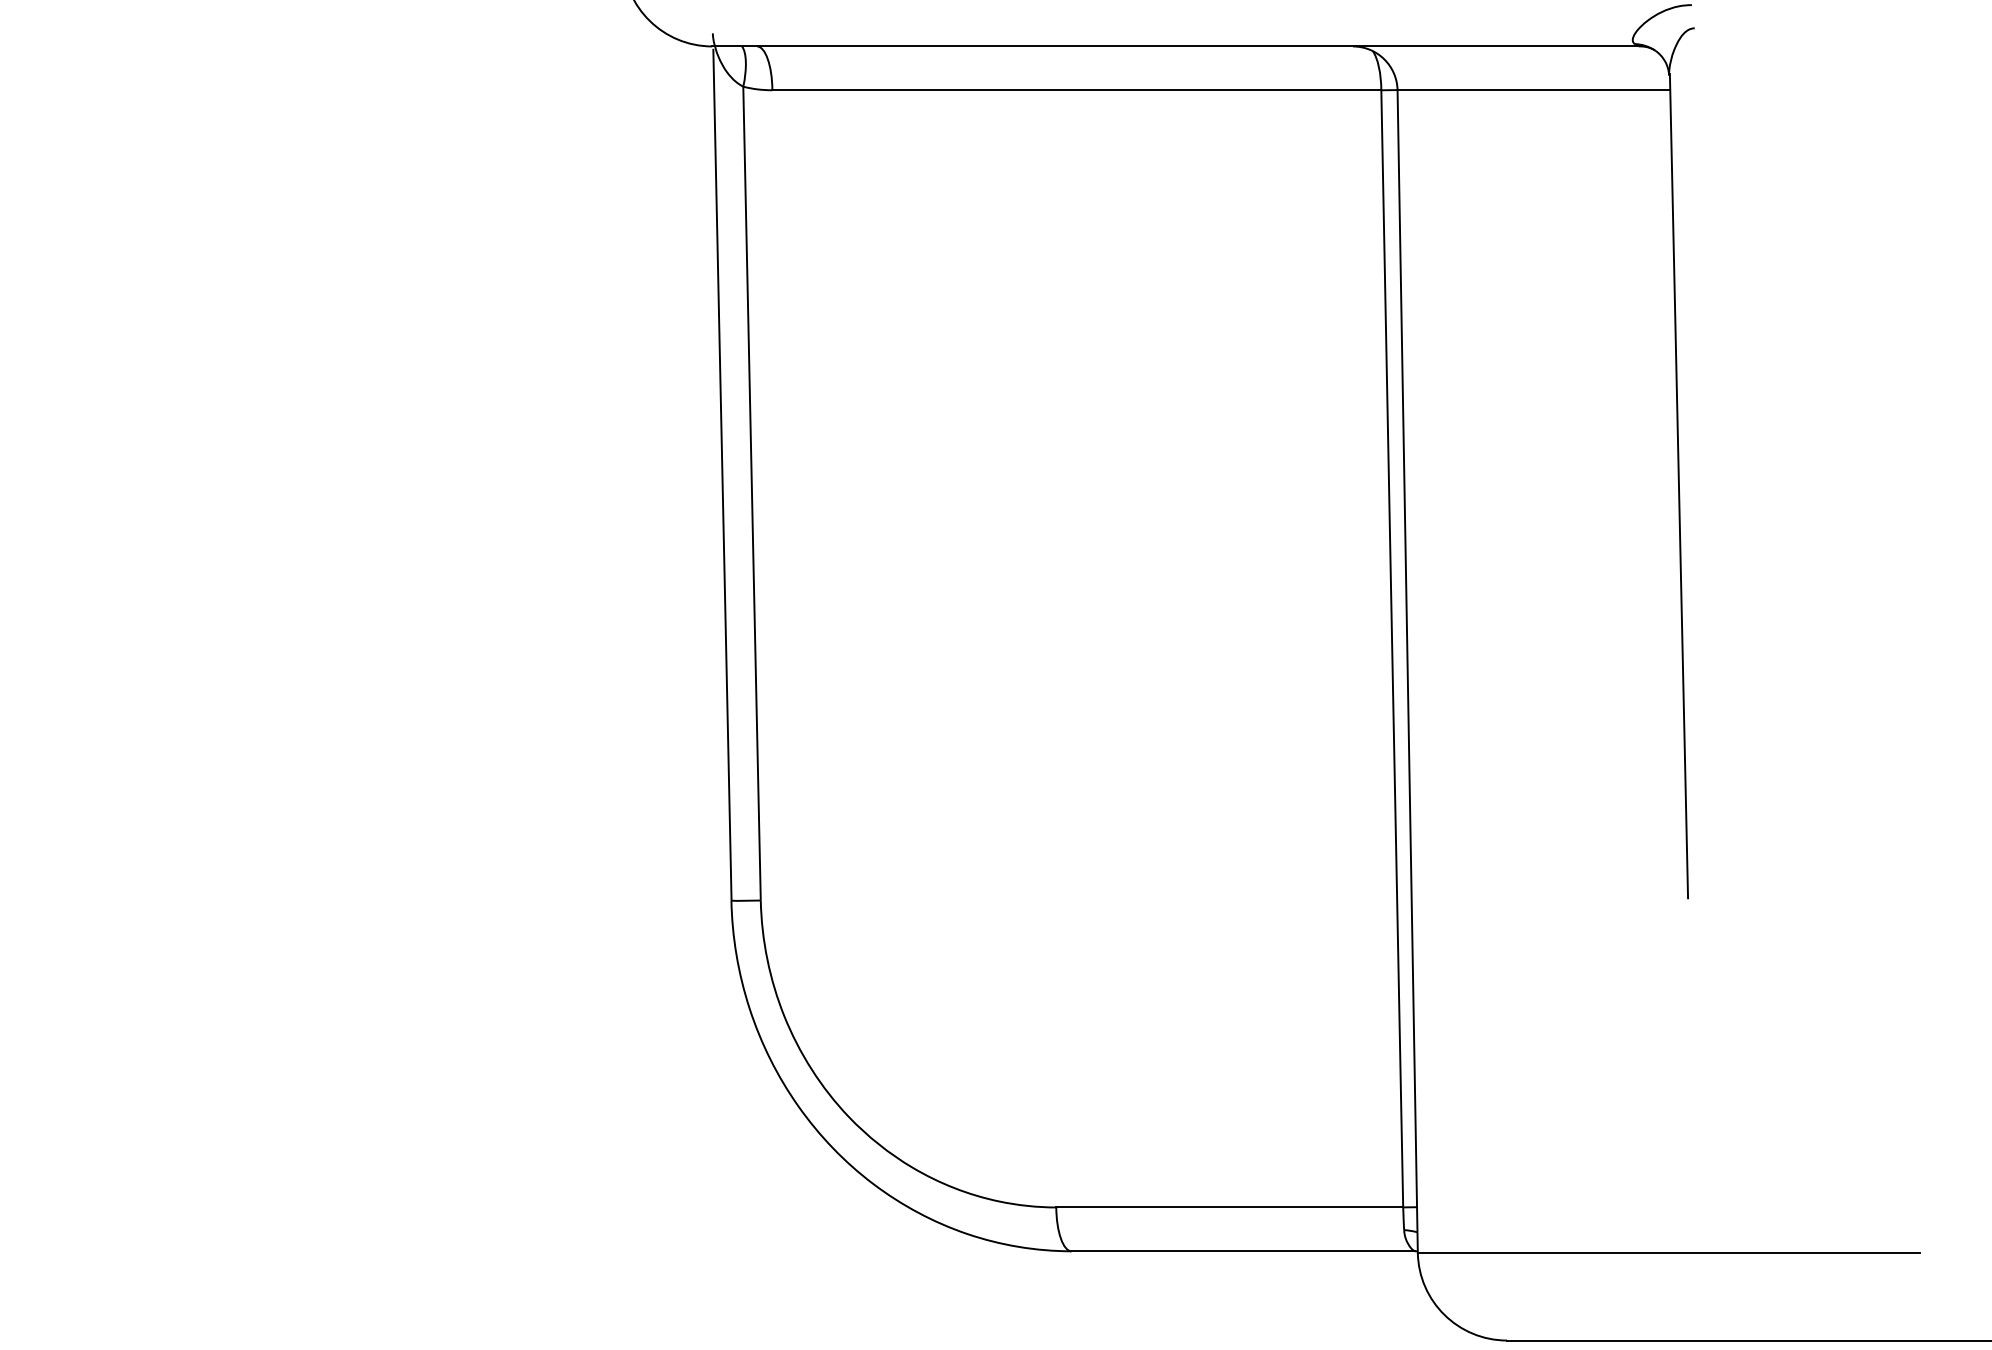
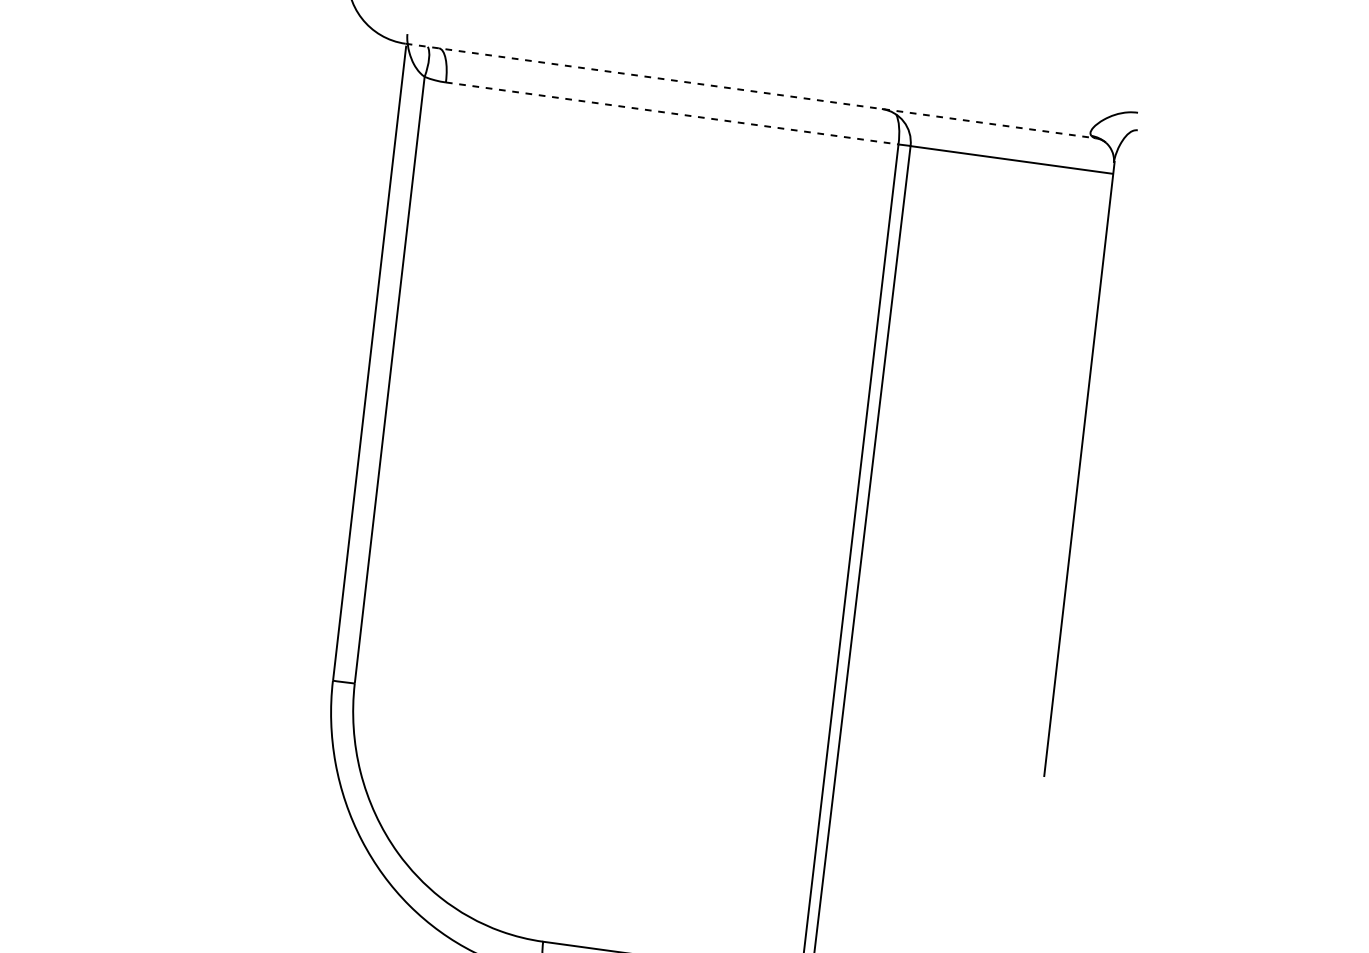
line: (1177, 46) -> (751, 91), solid -> dashed
line: (1077, 90) -> (672, 113), solid -> dashed

